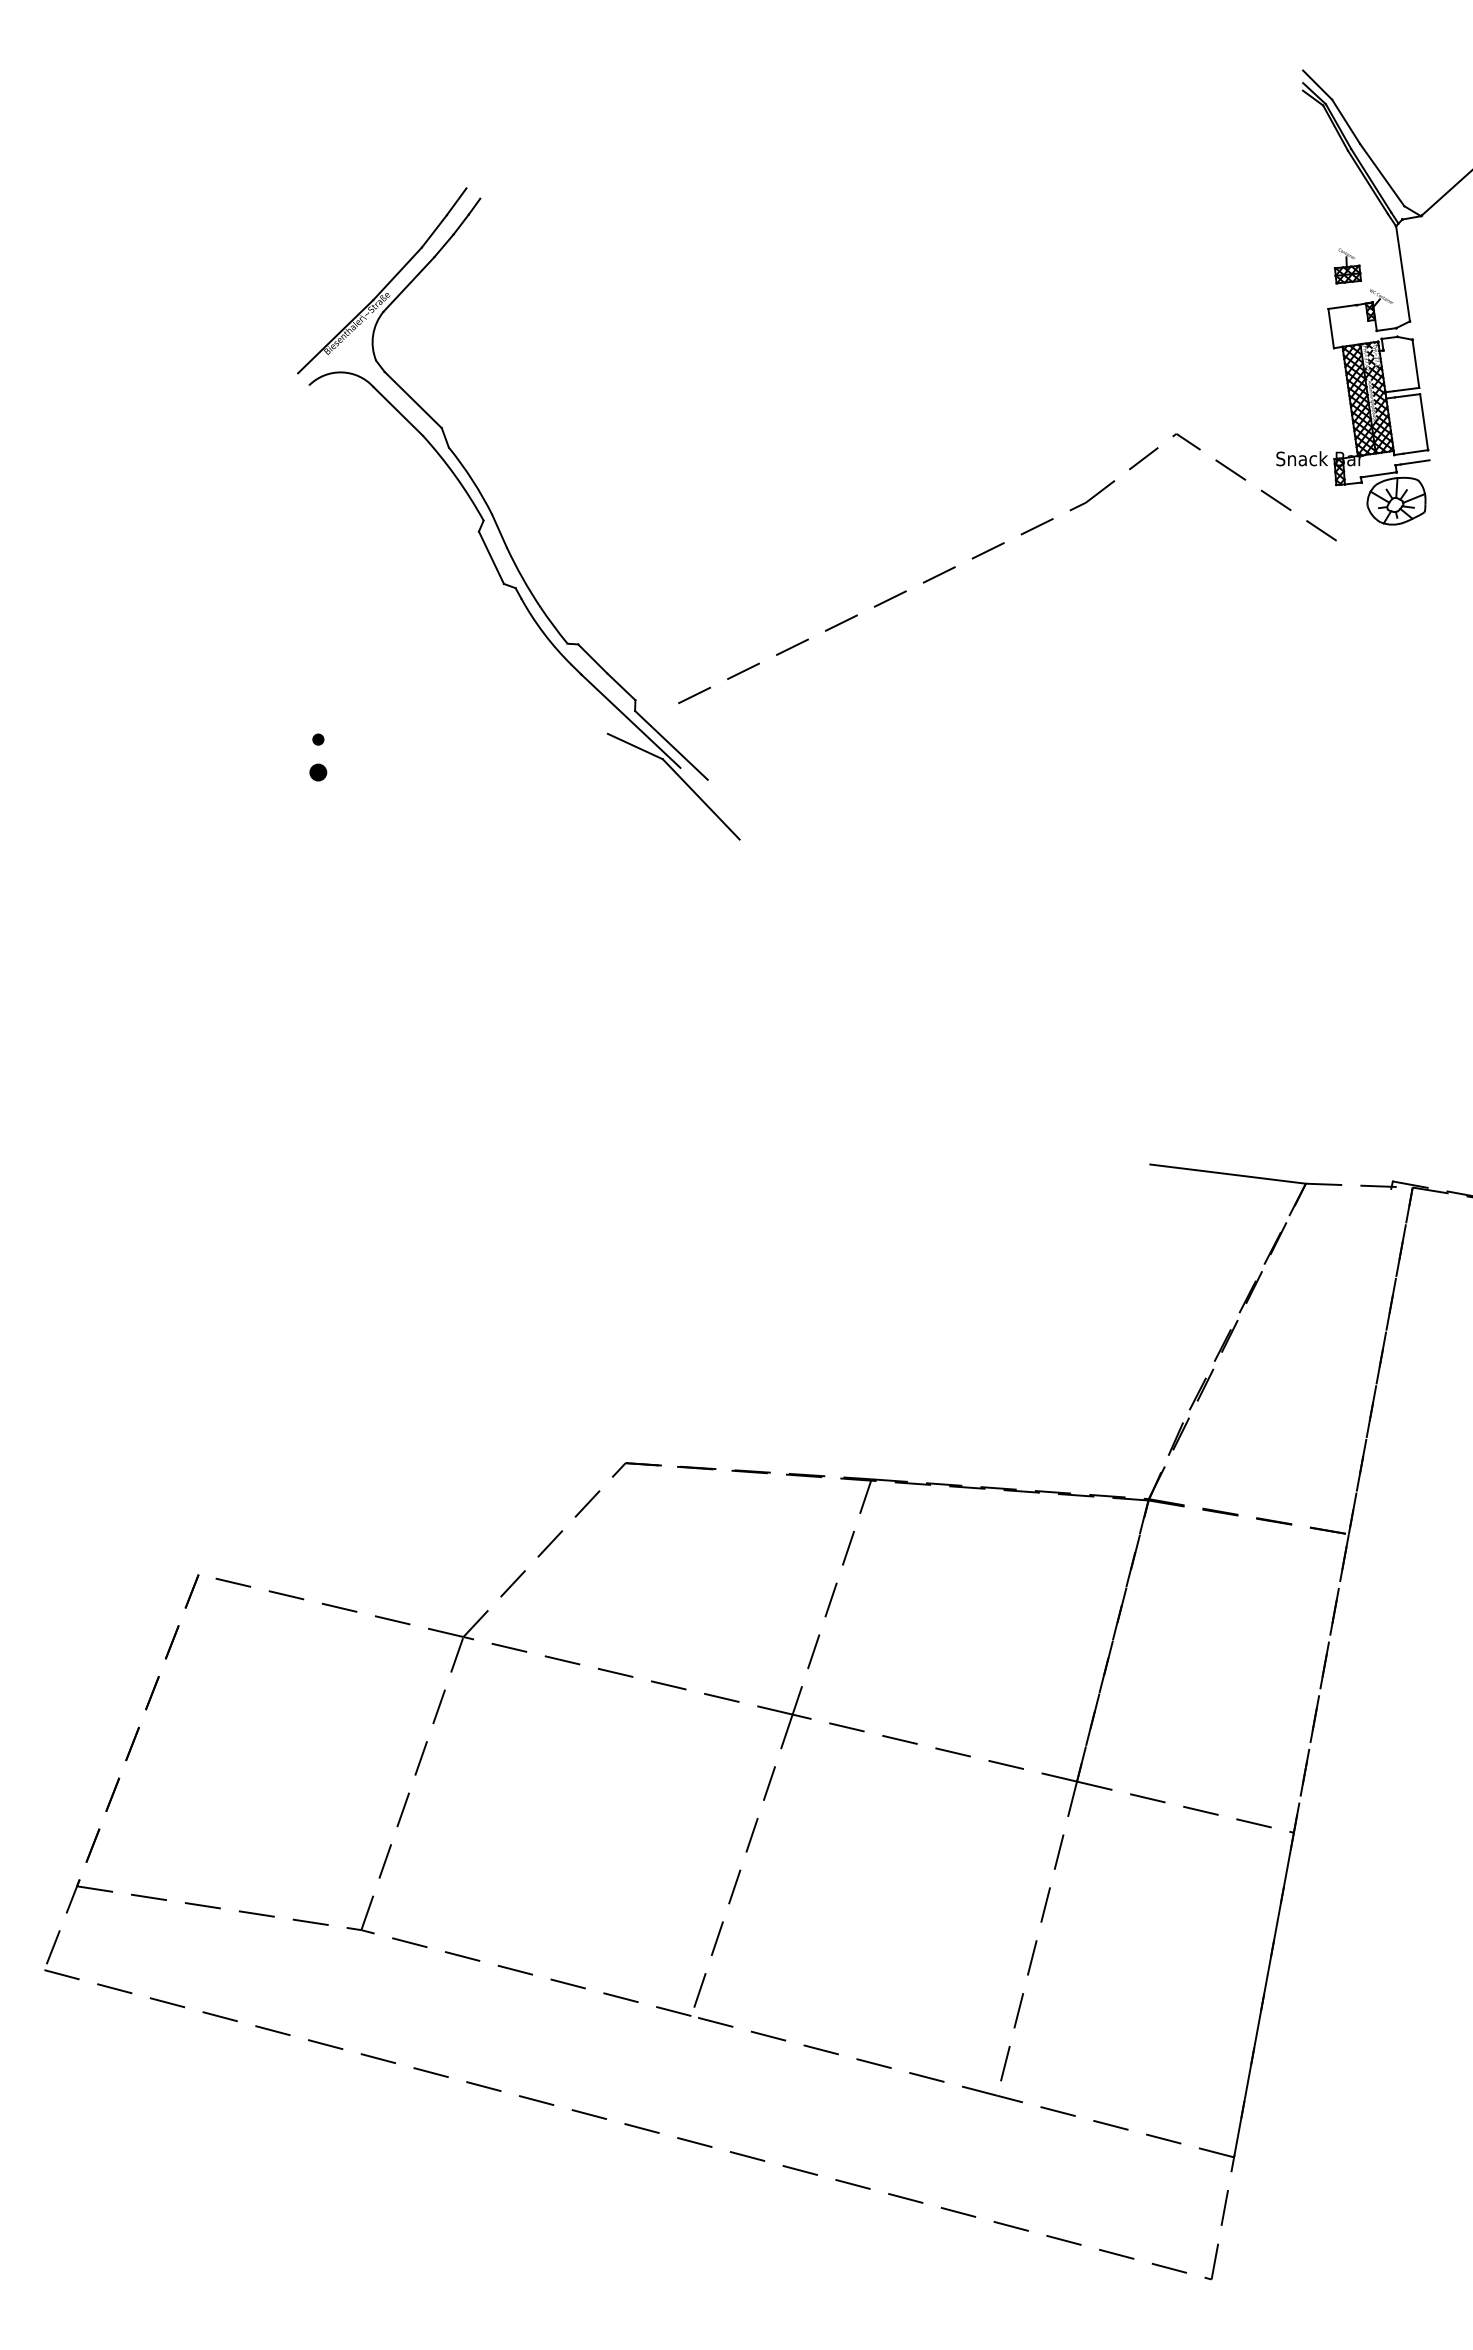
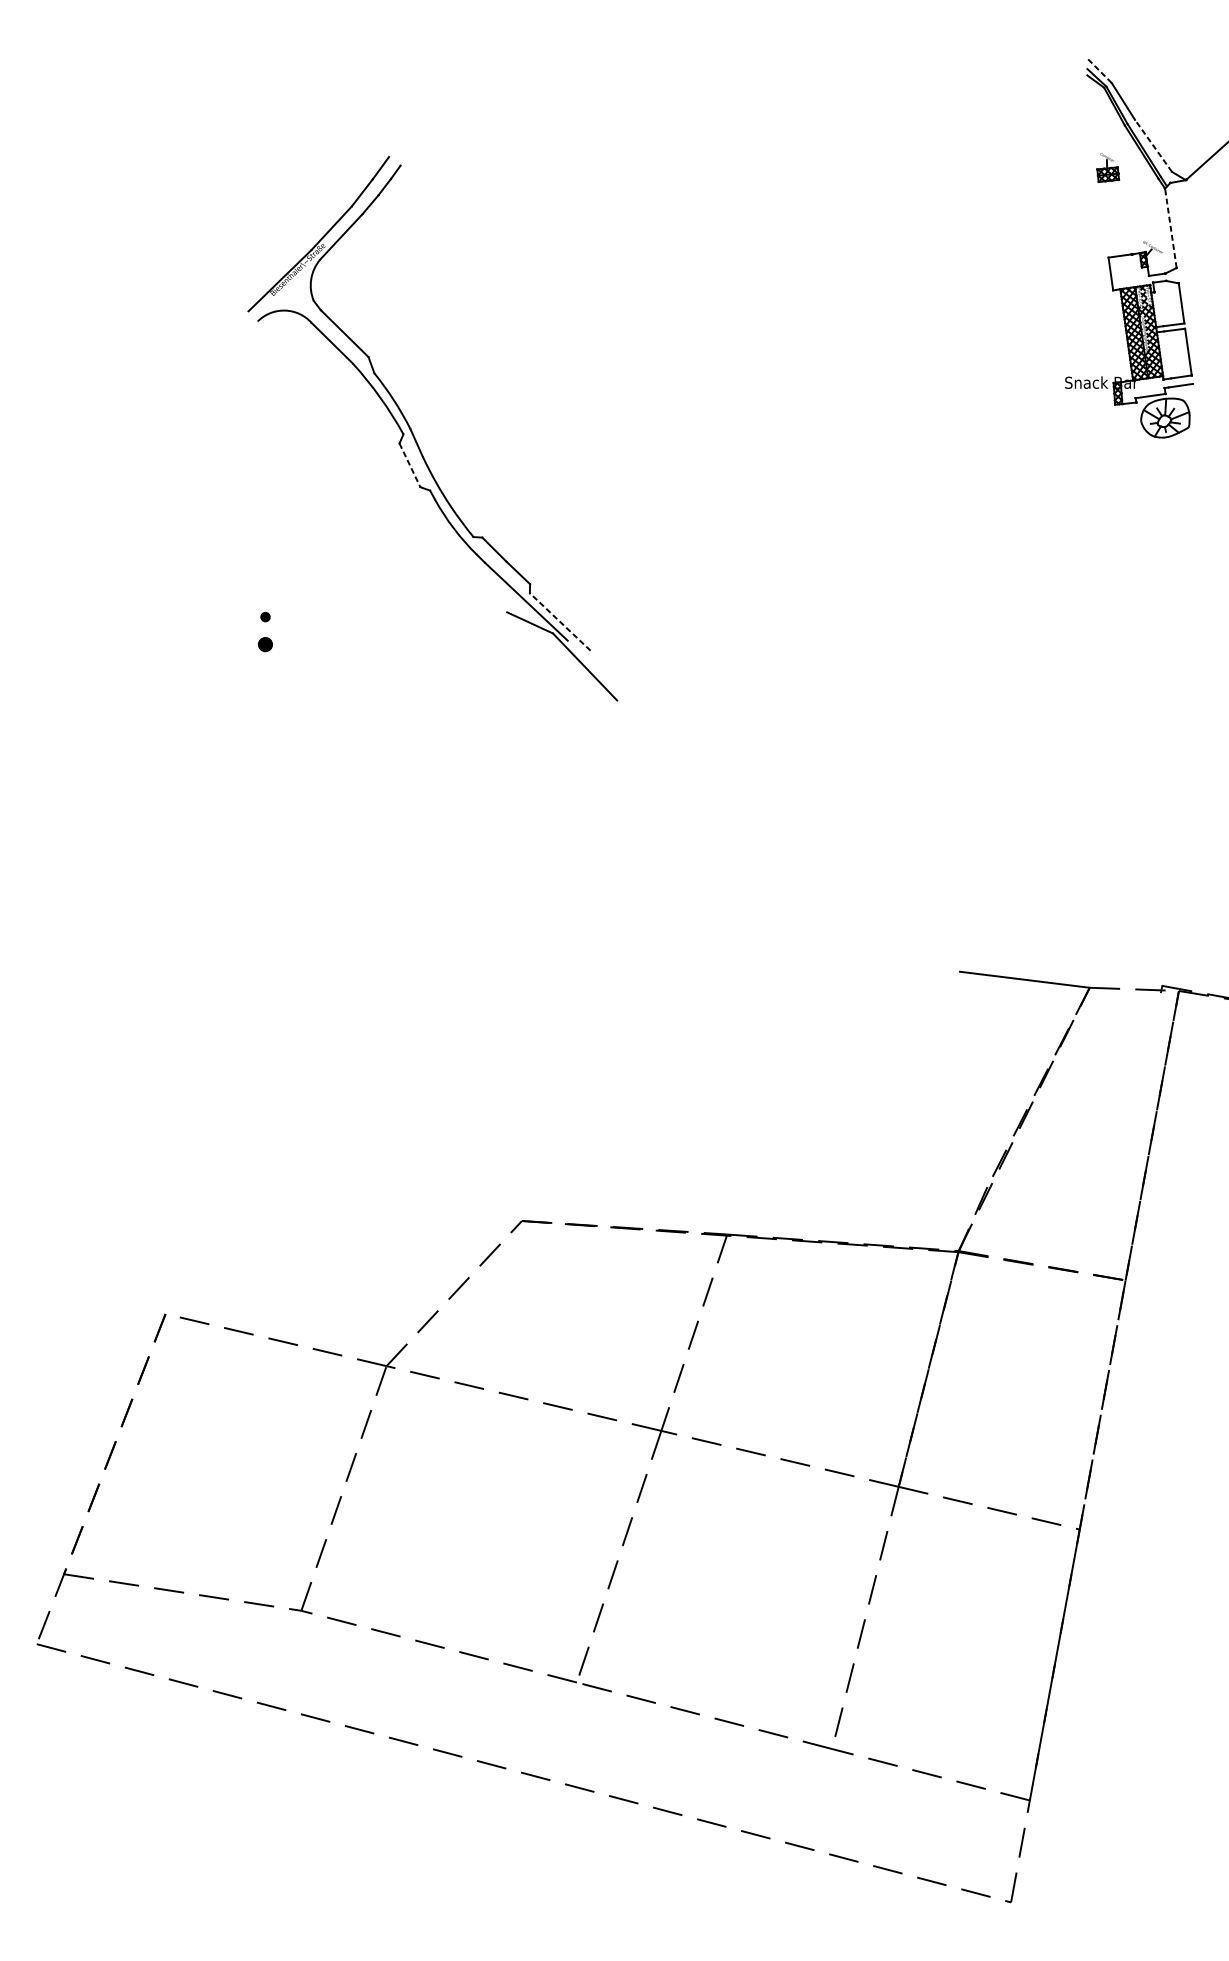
line: (1317, 85) -> (1099, 71), solid -> dashed
line: (1381, 174) -> (1152, 145), solid -> dashed
part: (1347, 266) -> (1107, 167), moved
line: (1402, 273) -> (1170, 228), solid -> dashed
part: (997, 547) -> (832, 456), removed
line: (491, 557) -> (409, 465), solid -> dashed
line: (671, 745) -> (560, 621), solid -> dashed

